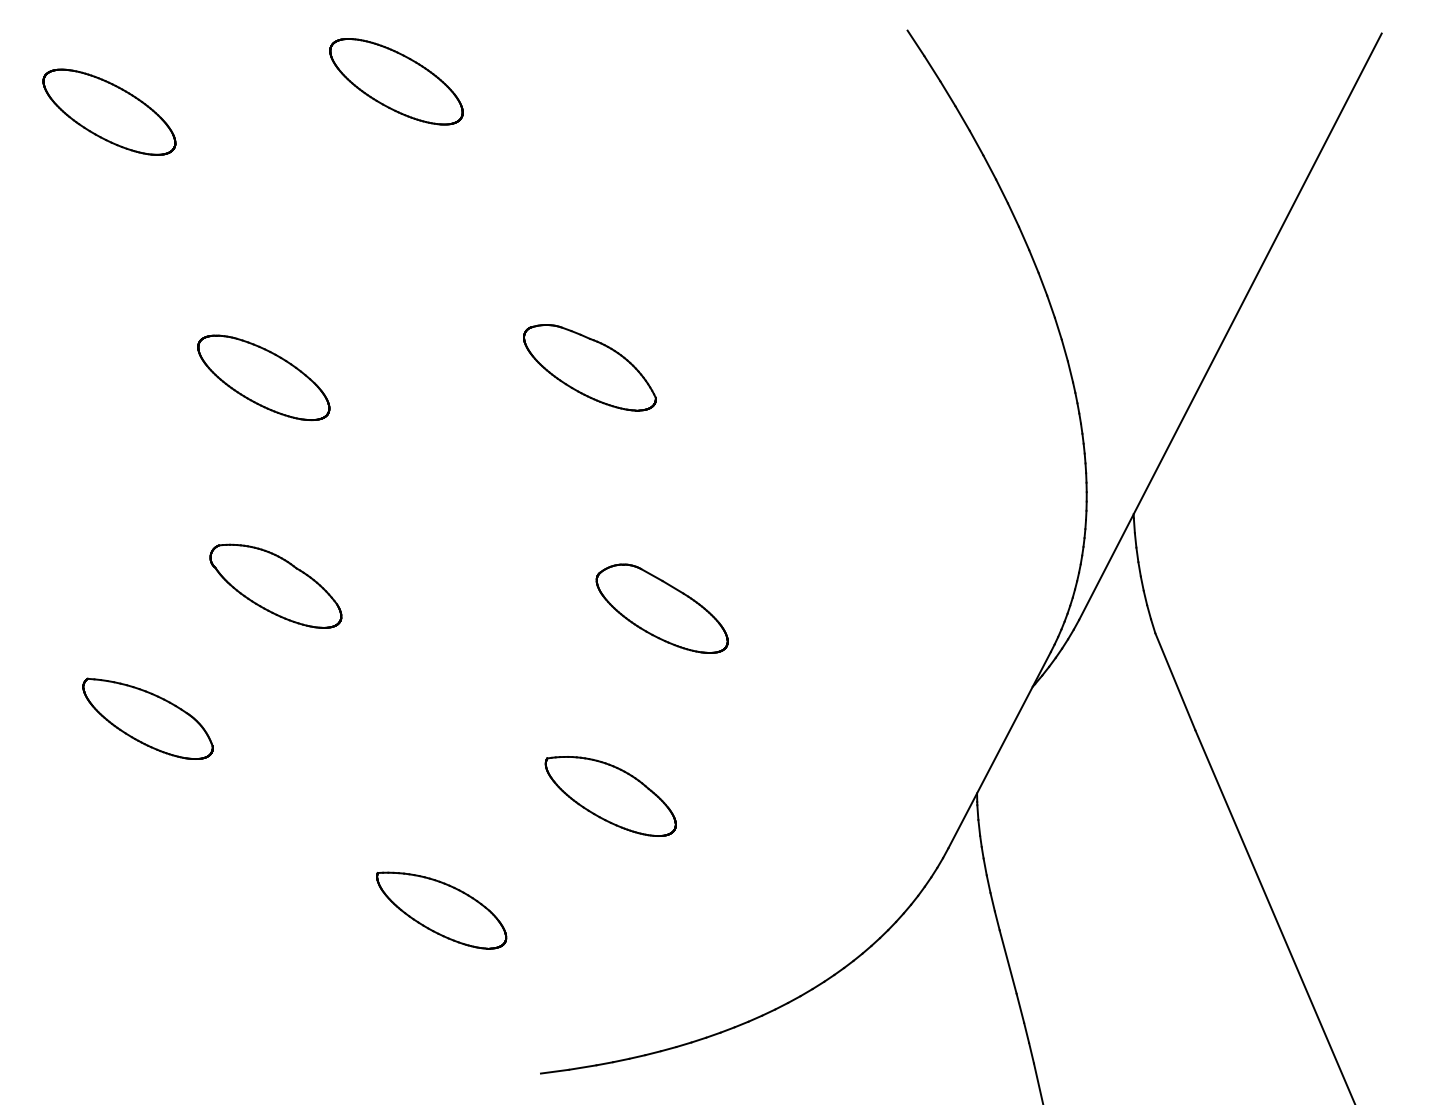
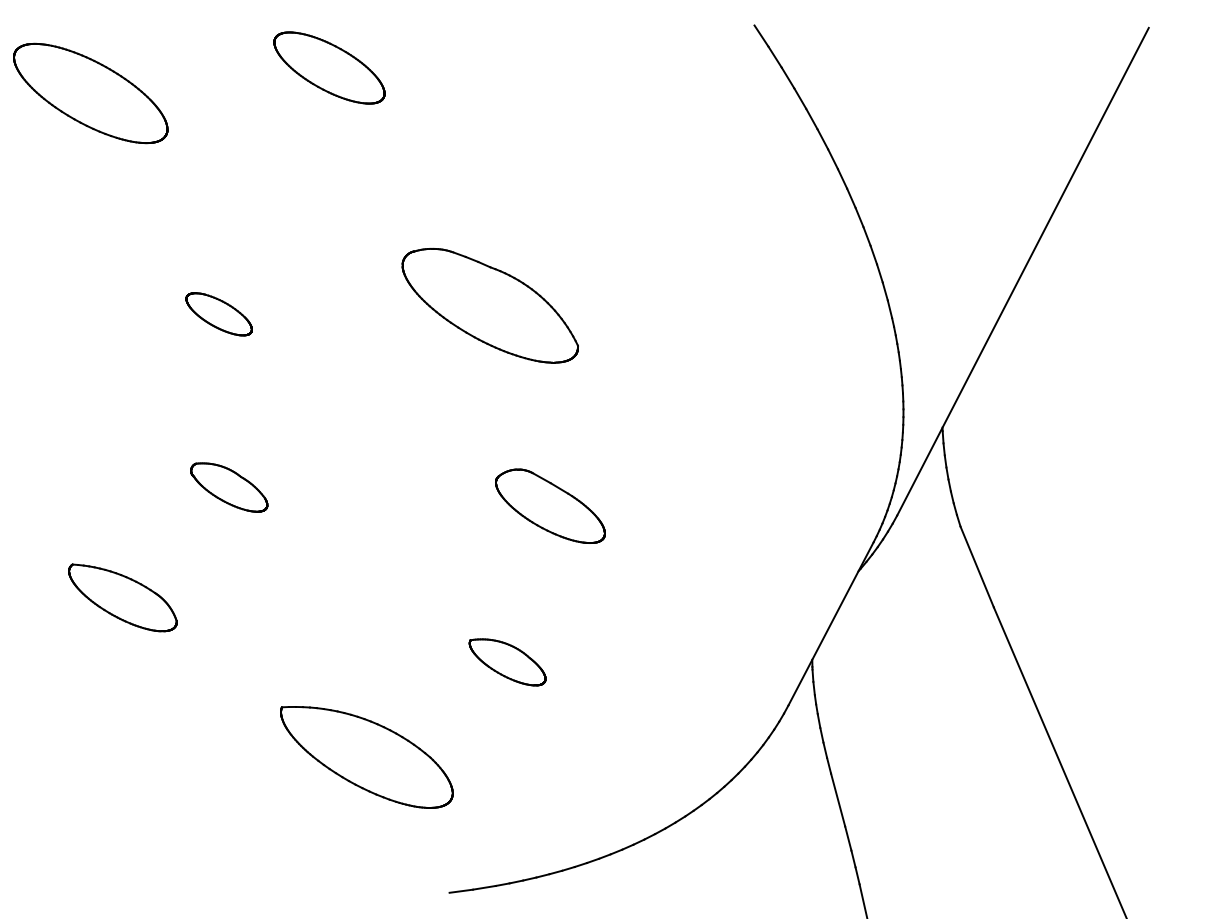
part: (109, 111) -> (90, 92), size x1.4
part: (589, 367) -> (489, 305), size x1.6
part: (263, 377) -> (218, 313), size x0.6
part: (275, 585) -> (228, 486), size x0.7
part: (610, 796) -> (507, 662), size x0.7
part: (441, 910) -> (366, 757), size x1.6

